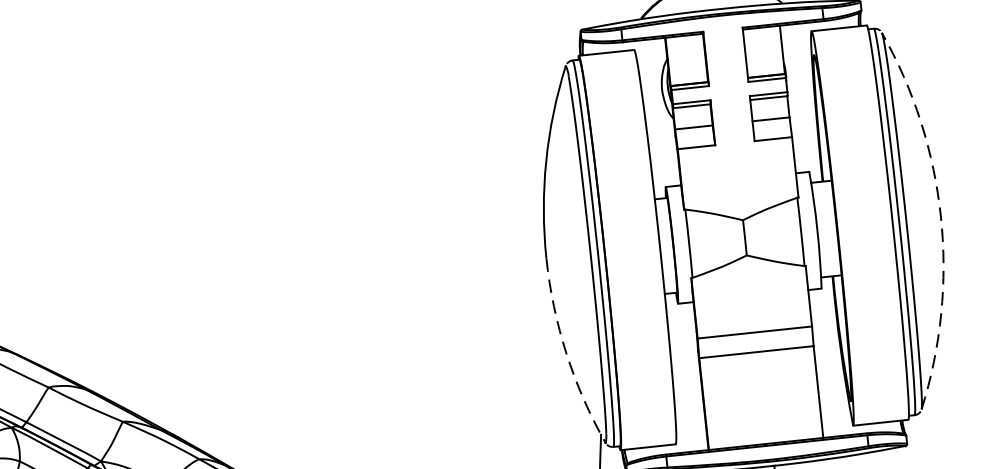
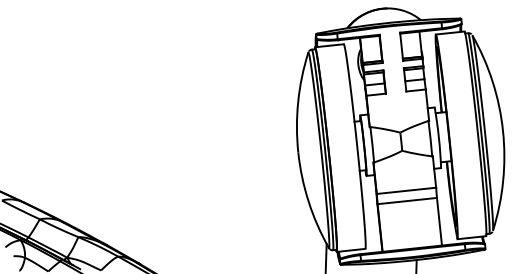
arc: (941, 216) -> (503, 130), dashed -> solid
arc: (566, 353) -> (308, 201), dashed -> solid

